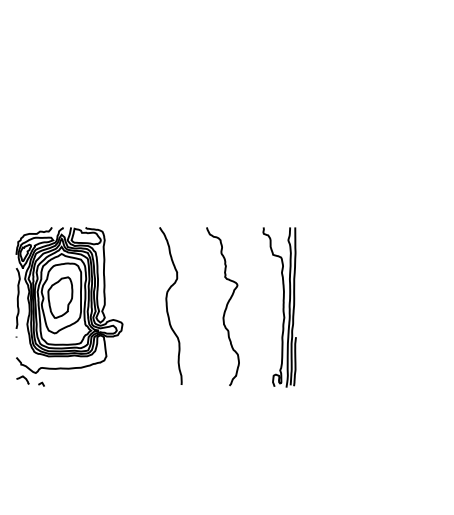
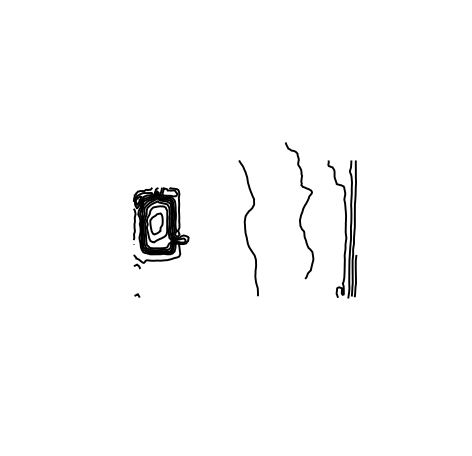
part: (68, 306) -> (160, 228), size x0.6
curve: (225, 306) -> (301, 210), moved

